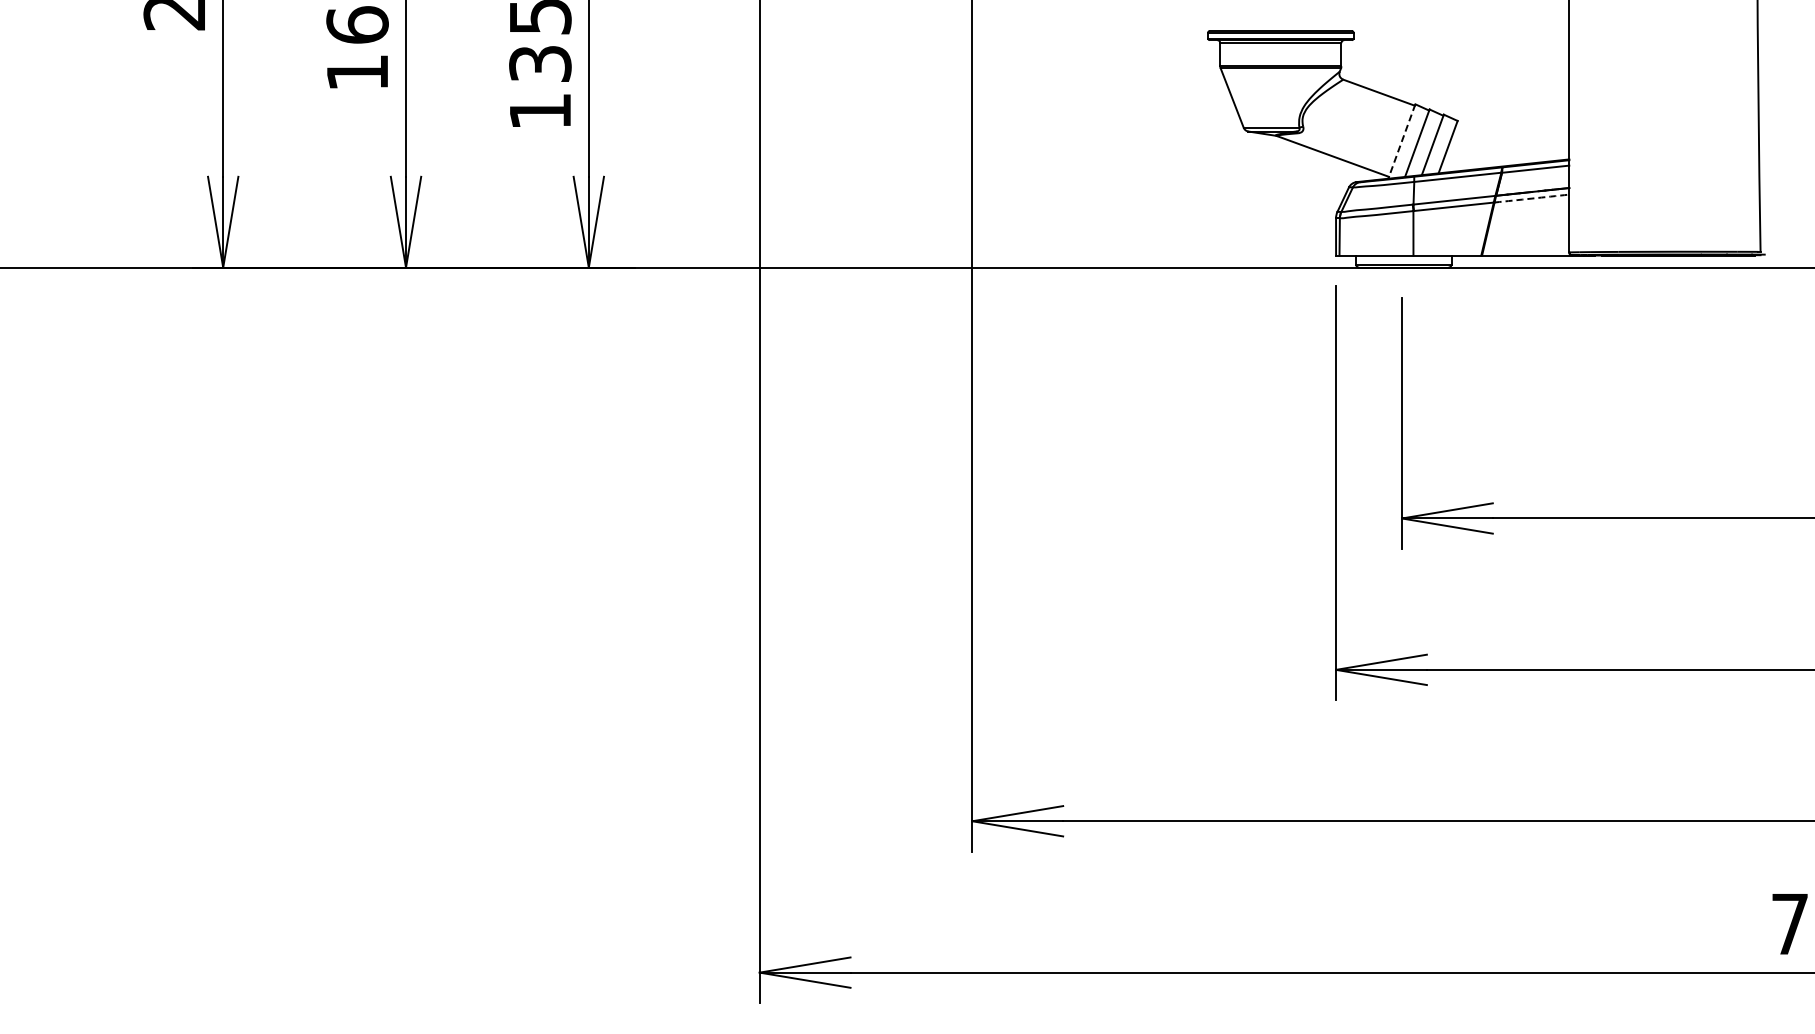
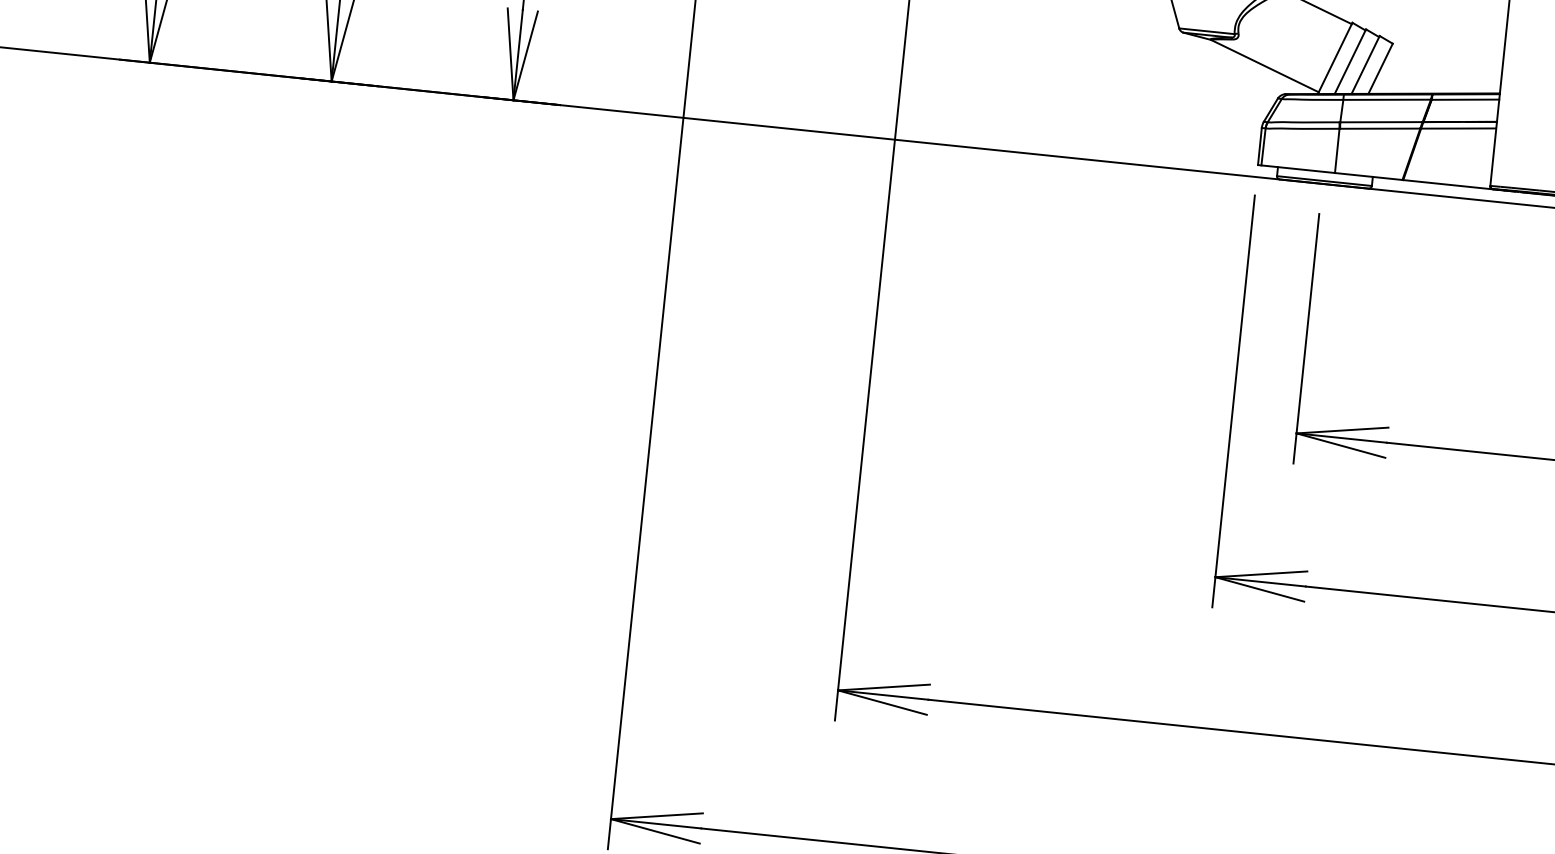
line: (1401, 141) -> (1334, 58), dashed -> solid
arc: (1531, 198) -> (1458, 128), dashed -> solid

